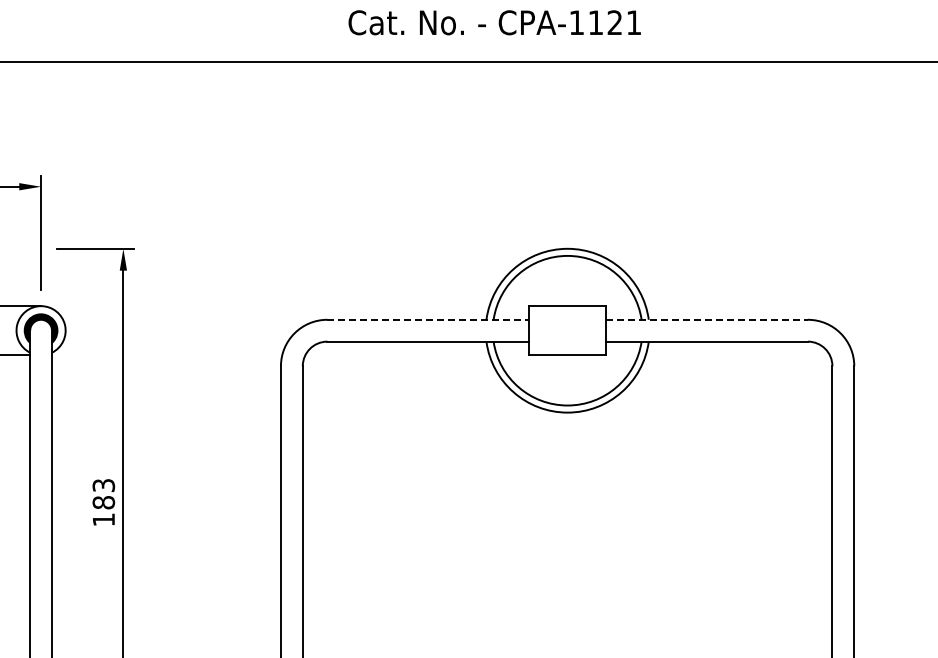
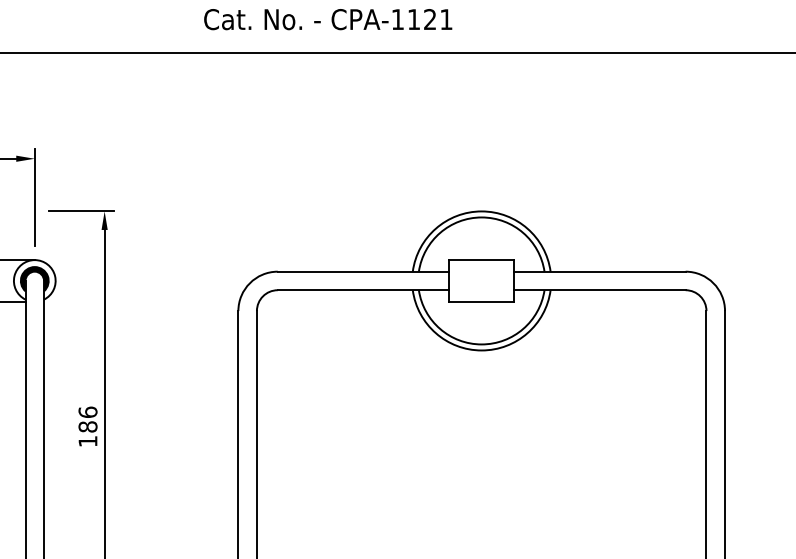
text: (494, 22) -> (327, 19), moved
line: (428, 319) -> (363, 271), dashed -> solid
line: (707, 319) -> (600, 271), dashed -> solid
text: (103, 485) -> (87, 412), 183 -> 186

